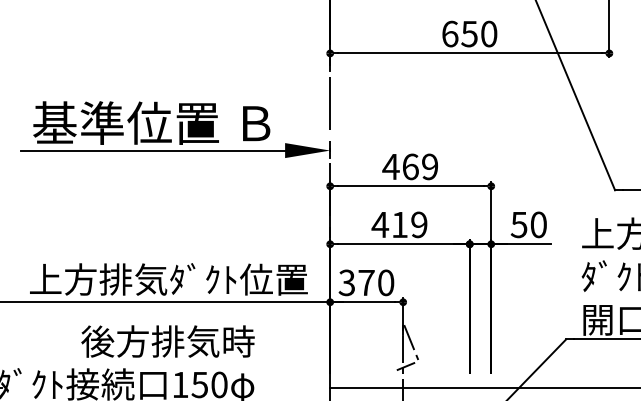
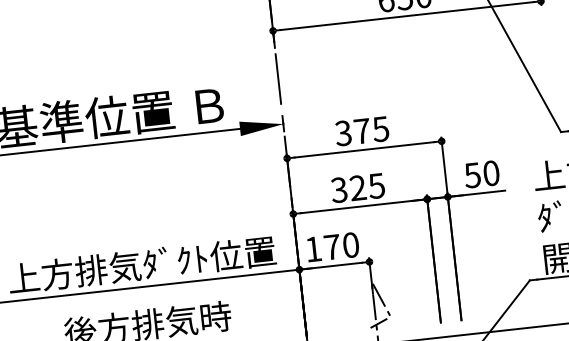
text: (410, 166) -> (362, 130), 469 -> 375
text: (399, 224) -> (357, 187), 419 -> 325
text: (346, 282) -> (312, 249), 370 -> 170

